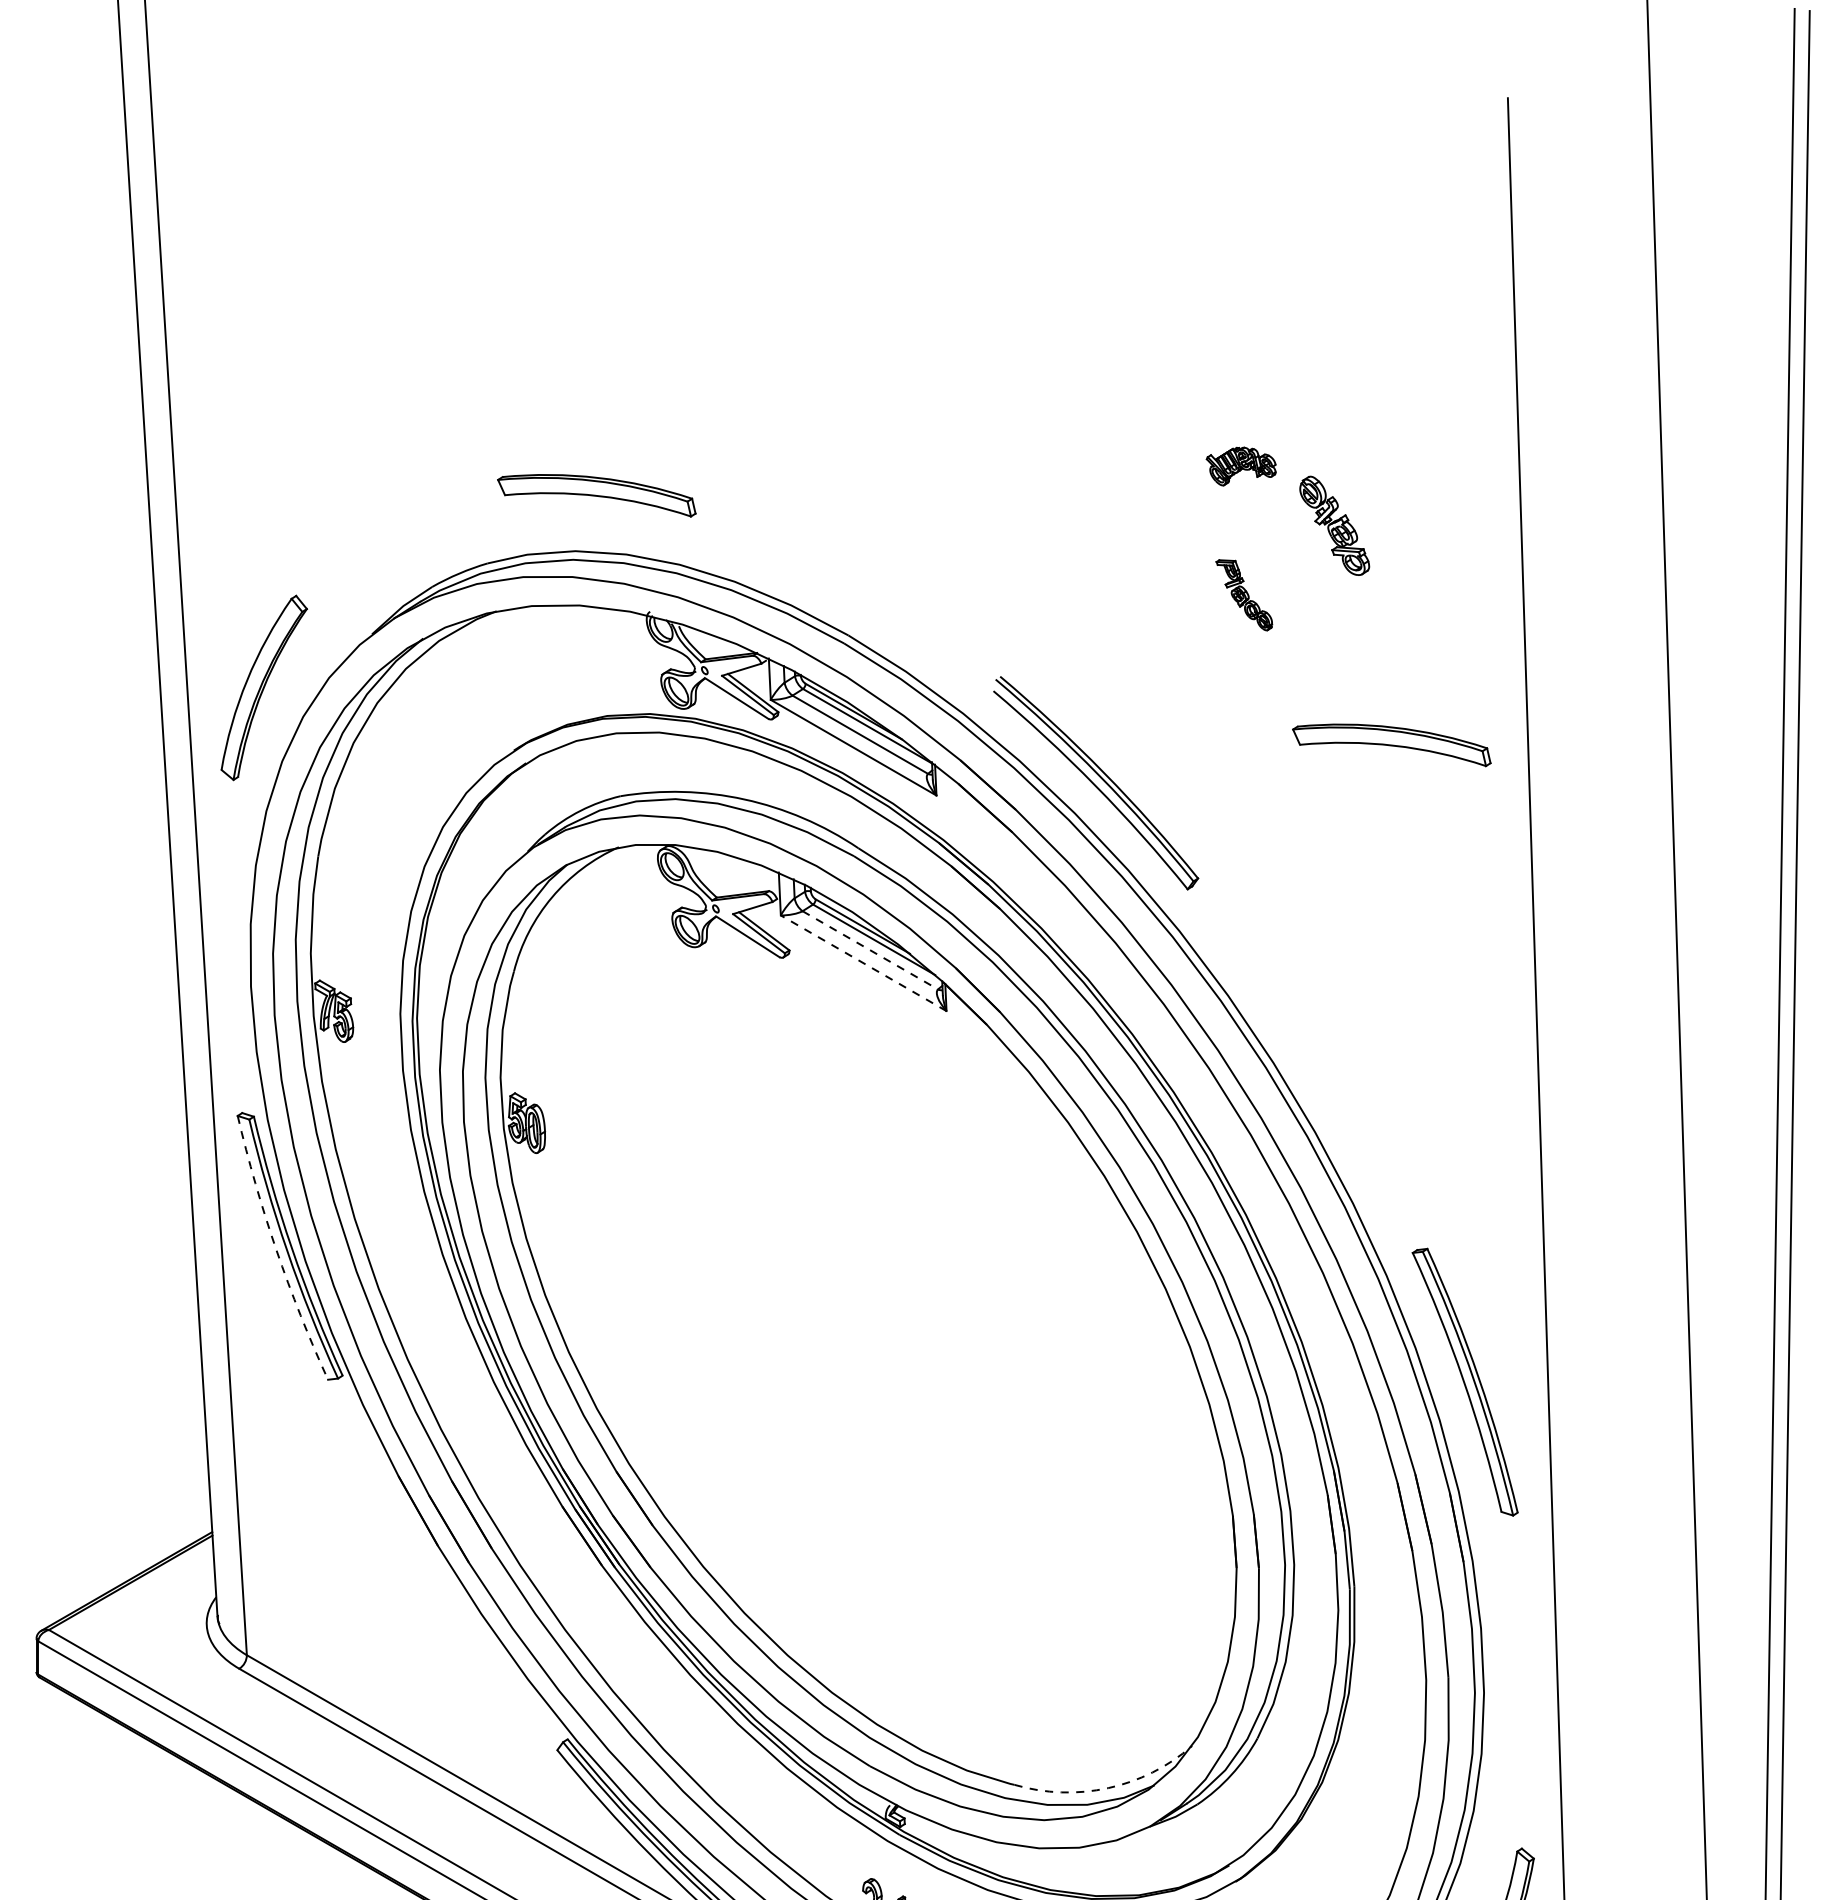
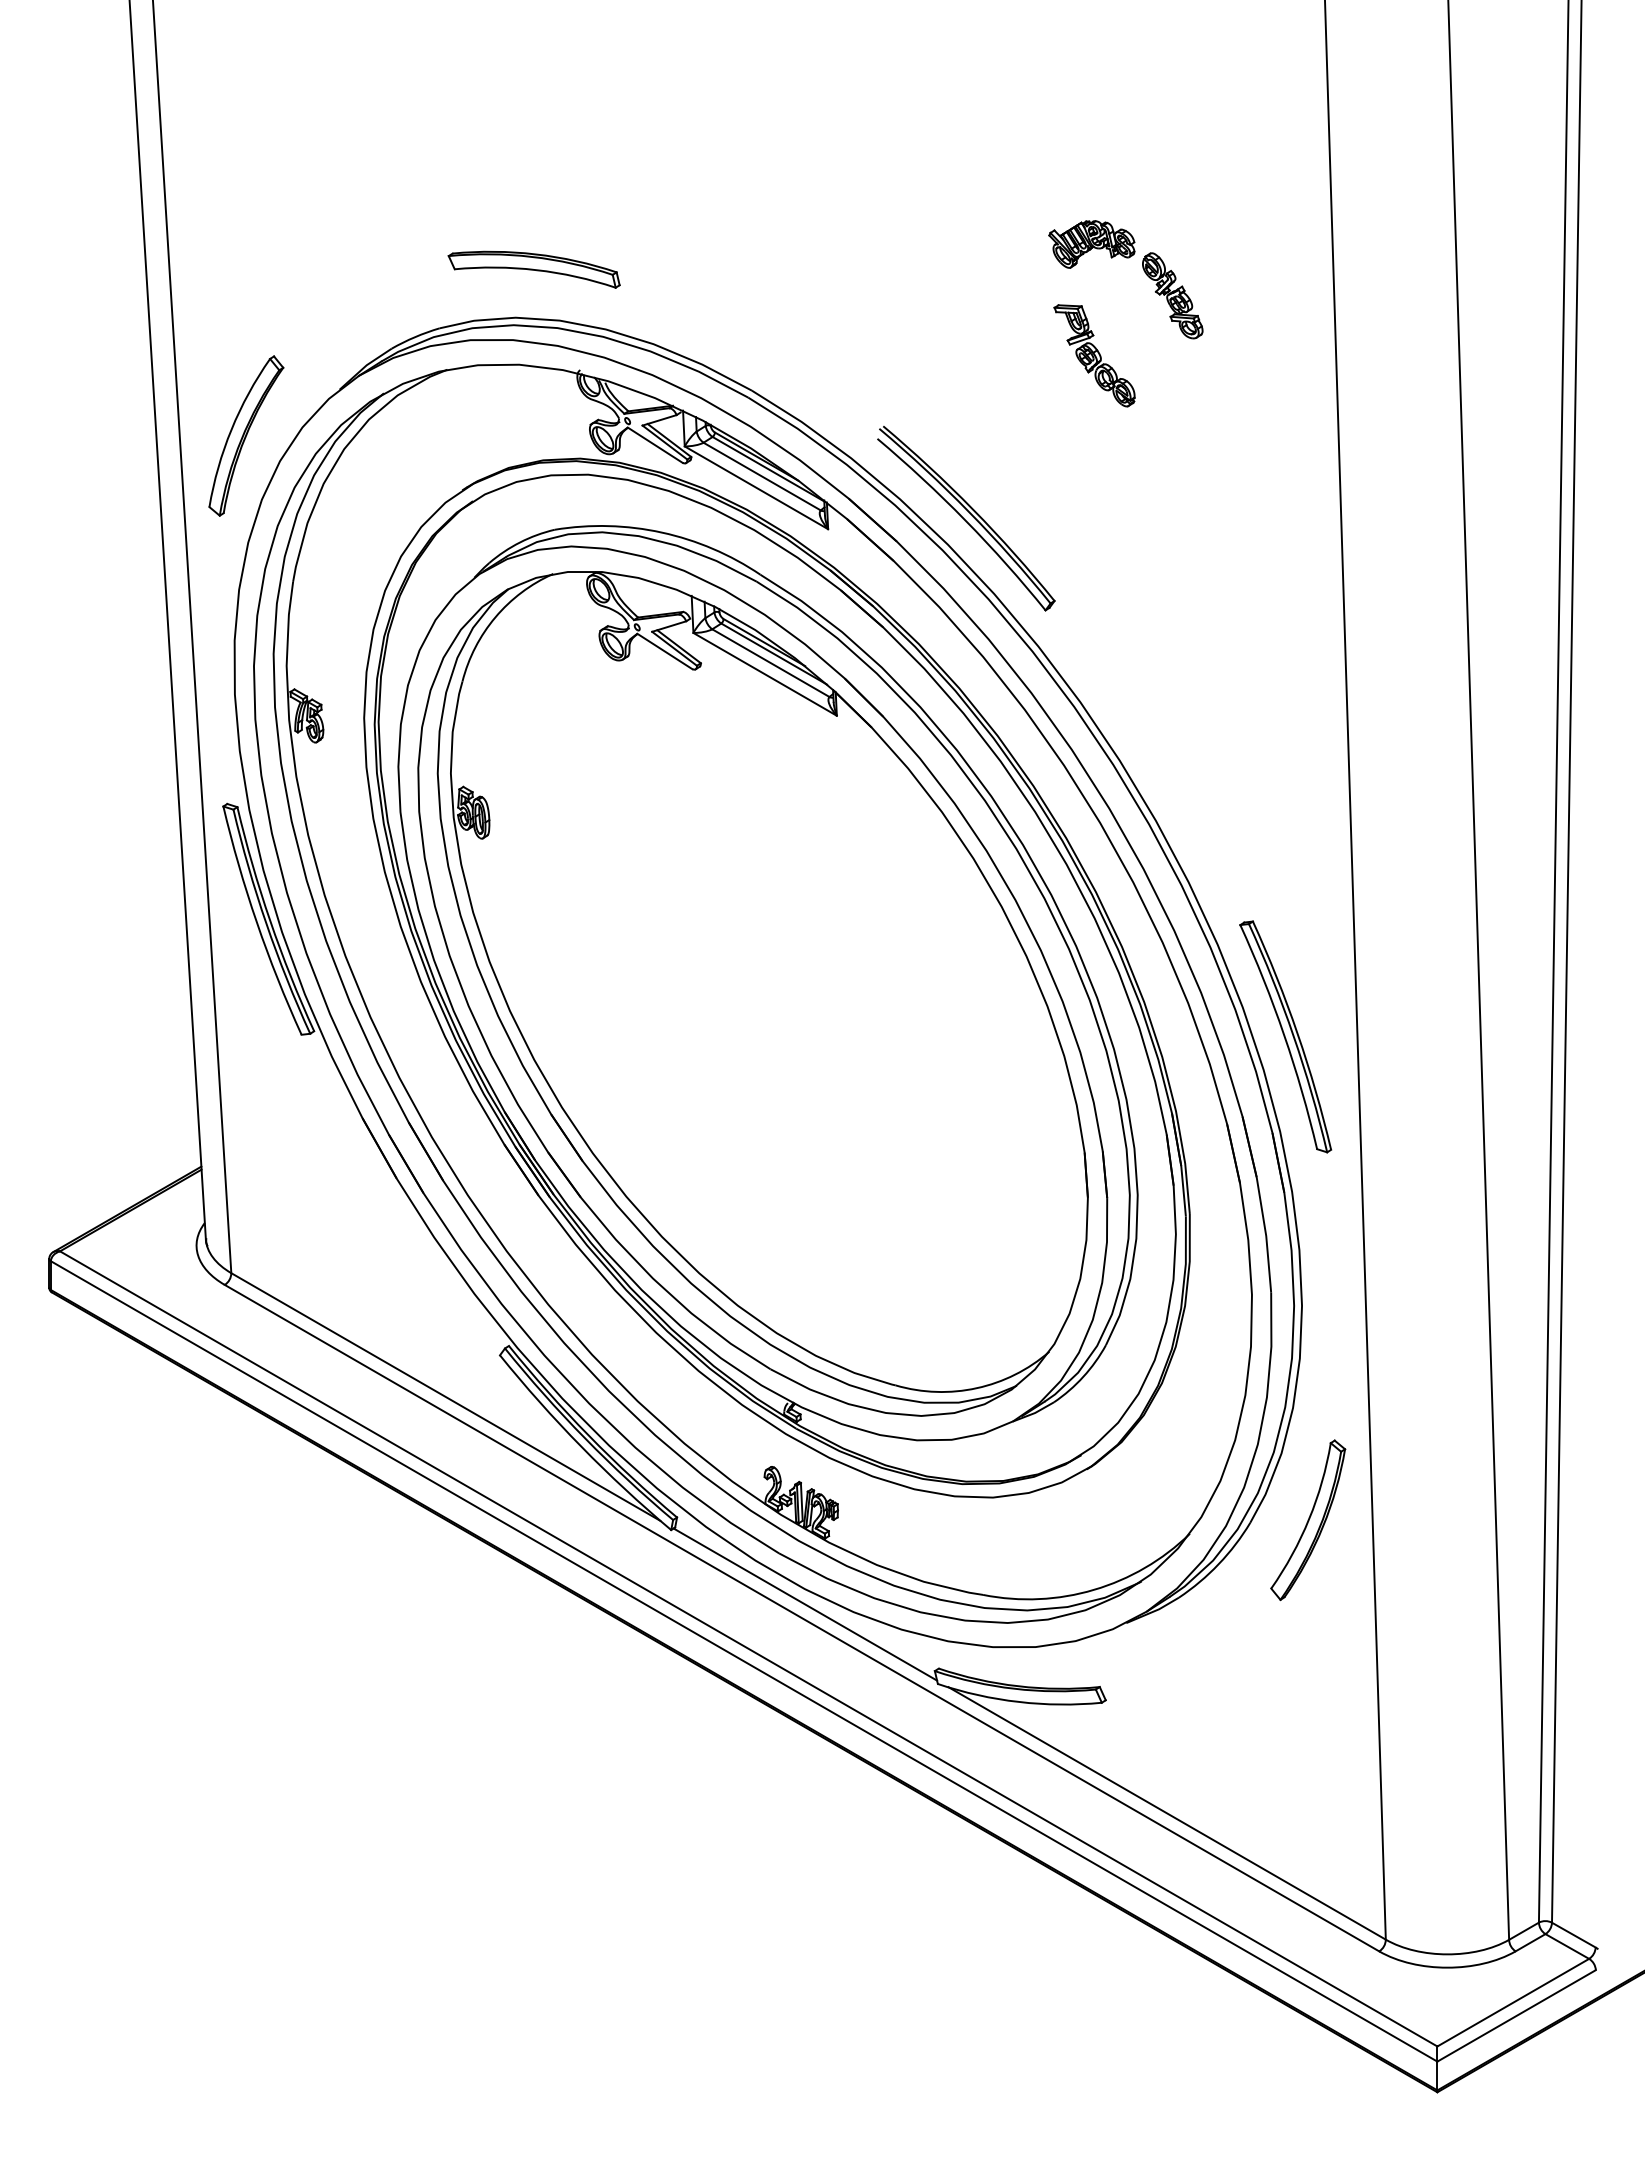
part: (1240, 466) -> (1091, 244), size x1.43
part: (1244, 594) -> (1094, 355), size x1.67
part: (1391, 745) -> (1221, 485), removed
line: (869, 950) -> (770, 663), dashed -> solid
line: (864, 963) -> (765, 674), dashed -> solid
arc: (275, 1249) -> (256, 922), dashed -> solid
arc: (1107, 1788) -> (976, 1388), dashed -> solid

